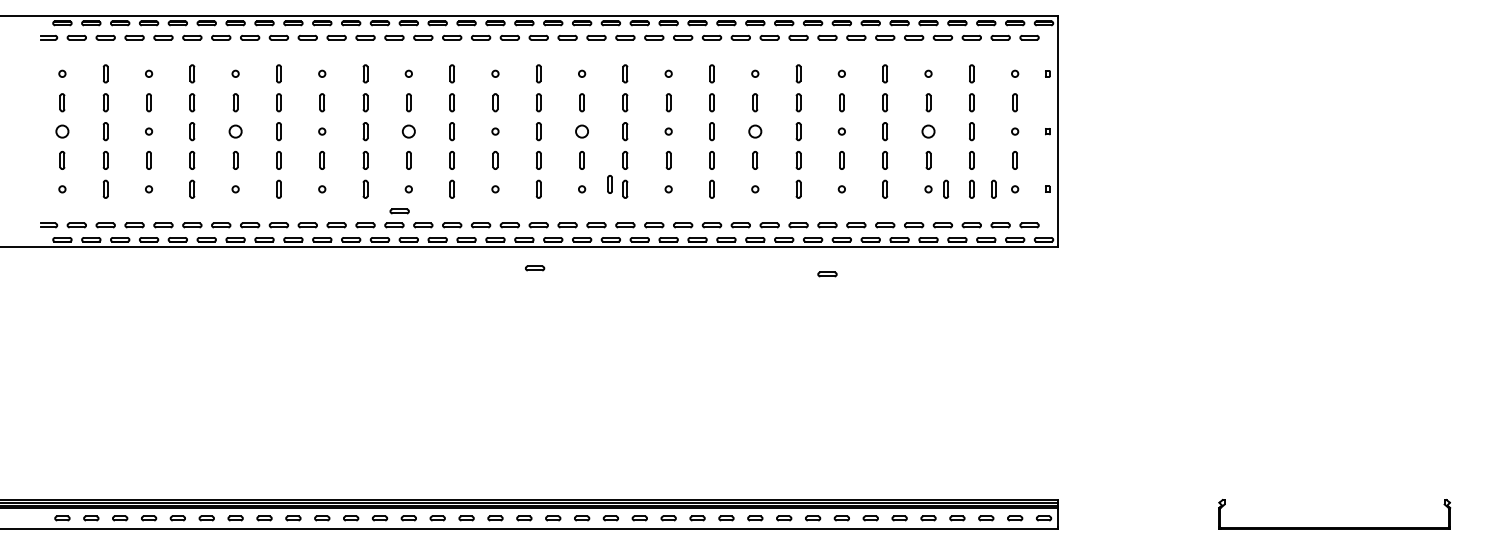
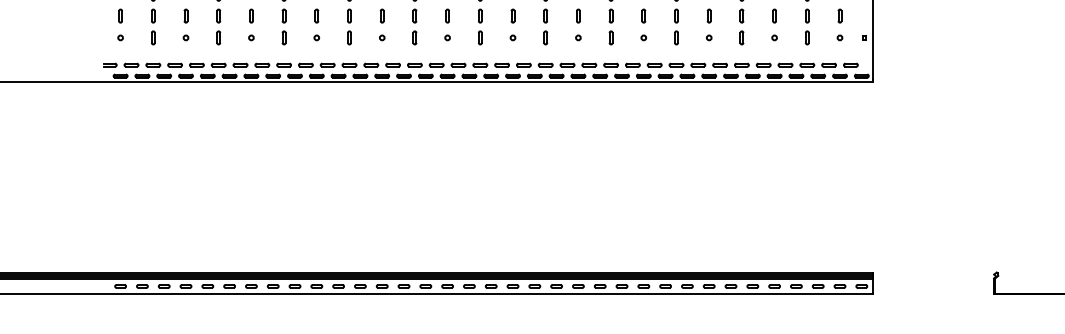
part: (609, 184) -> (533, 34), removed
part: (946, 188) -> (788, 37), removed
part: (993, 188) -> (823, 37), removed
part: (399, 211) -> (375, 54), removed
part: (534, 268) -> (477, 97), removed
part: (827, 274) -> (698, 102), removed

